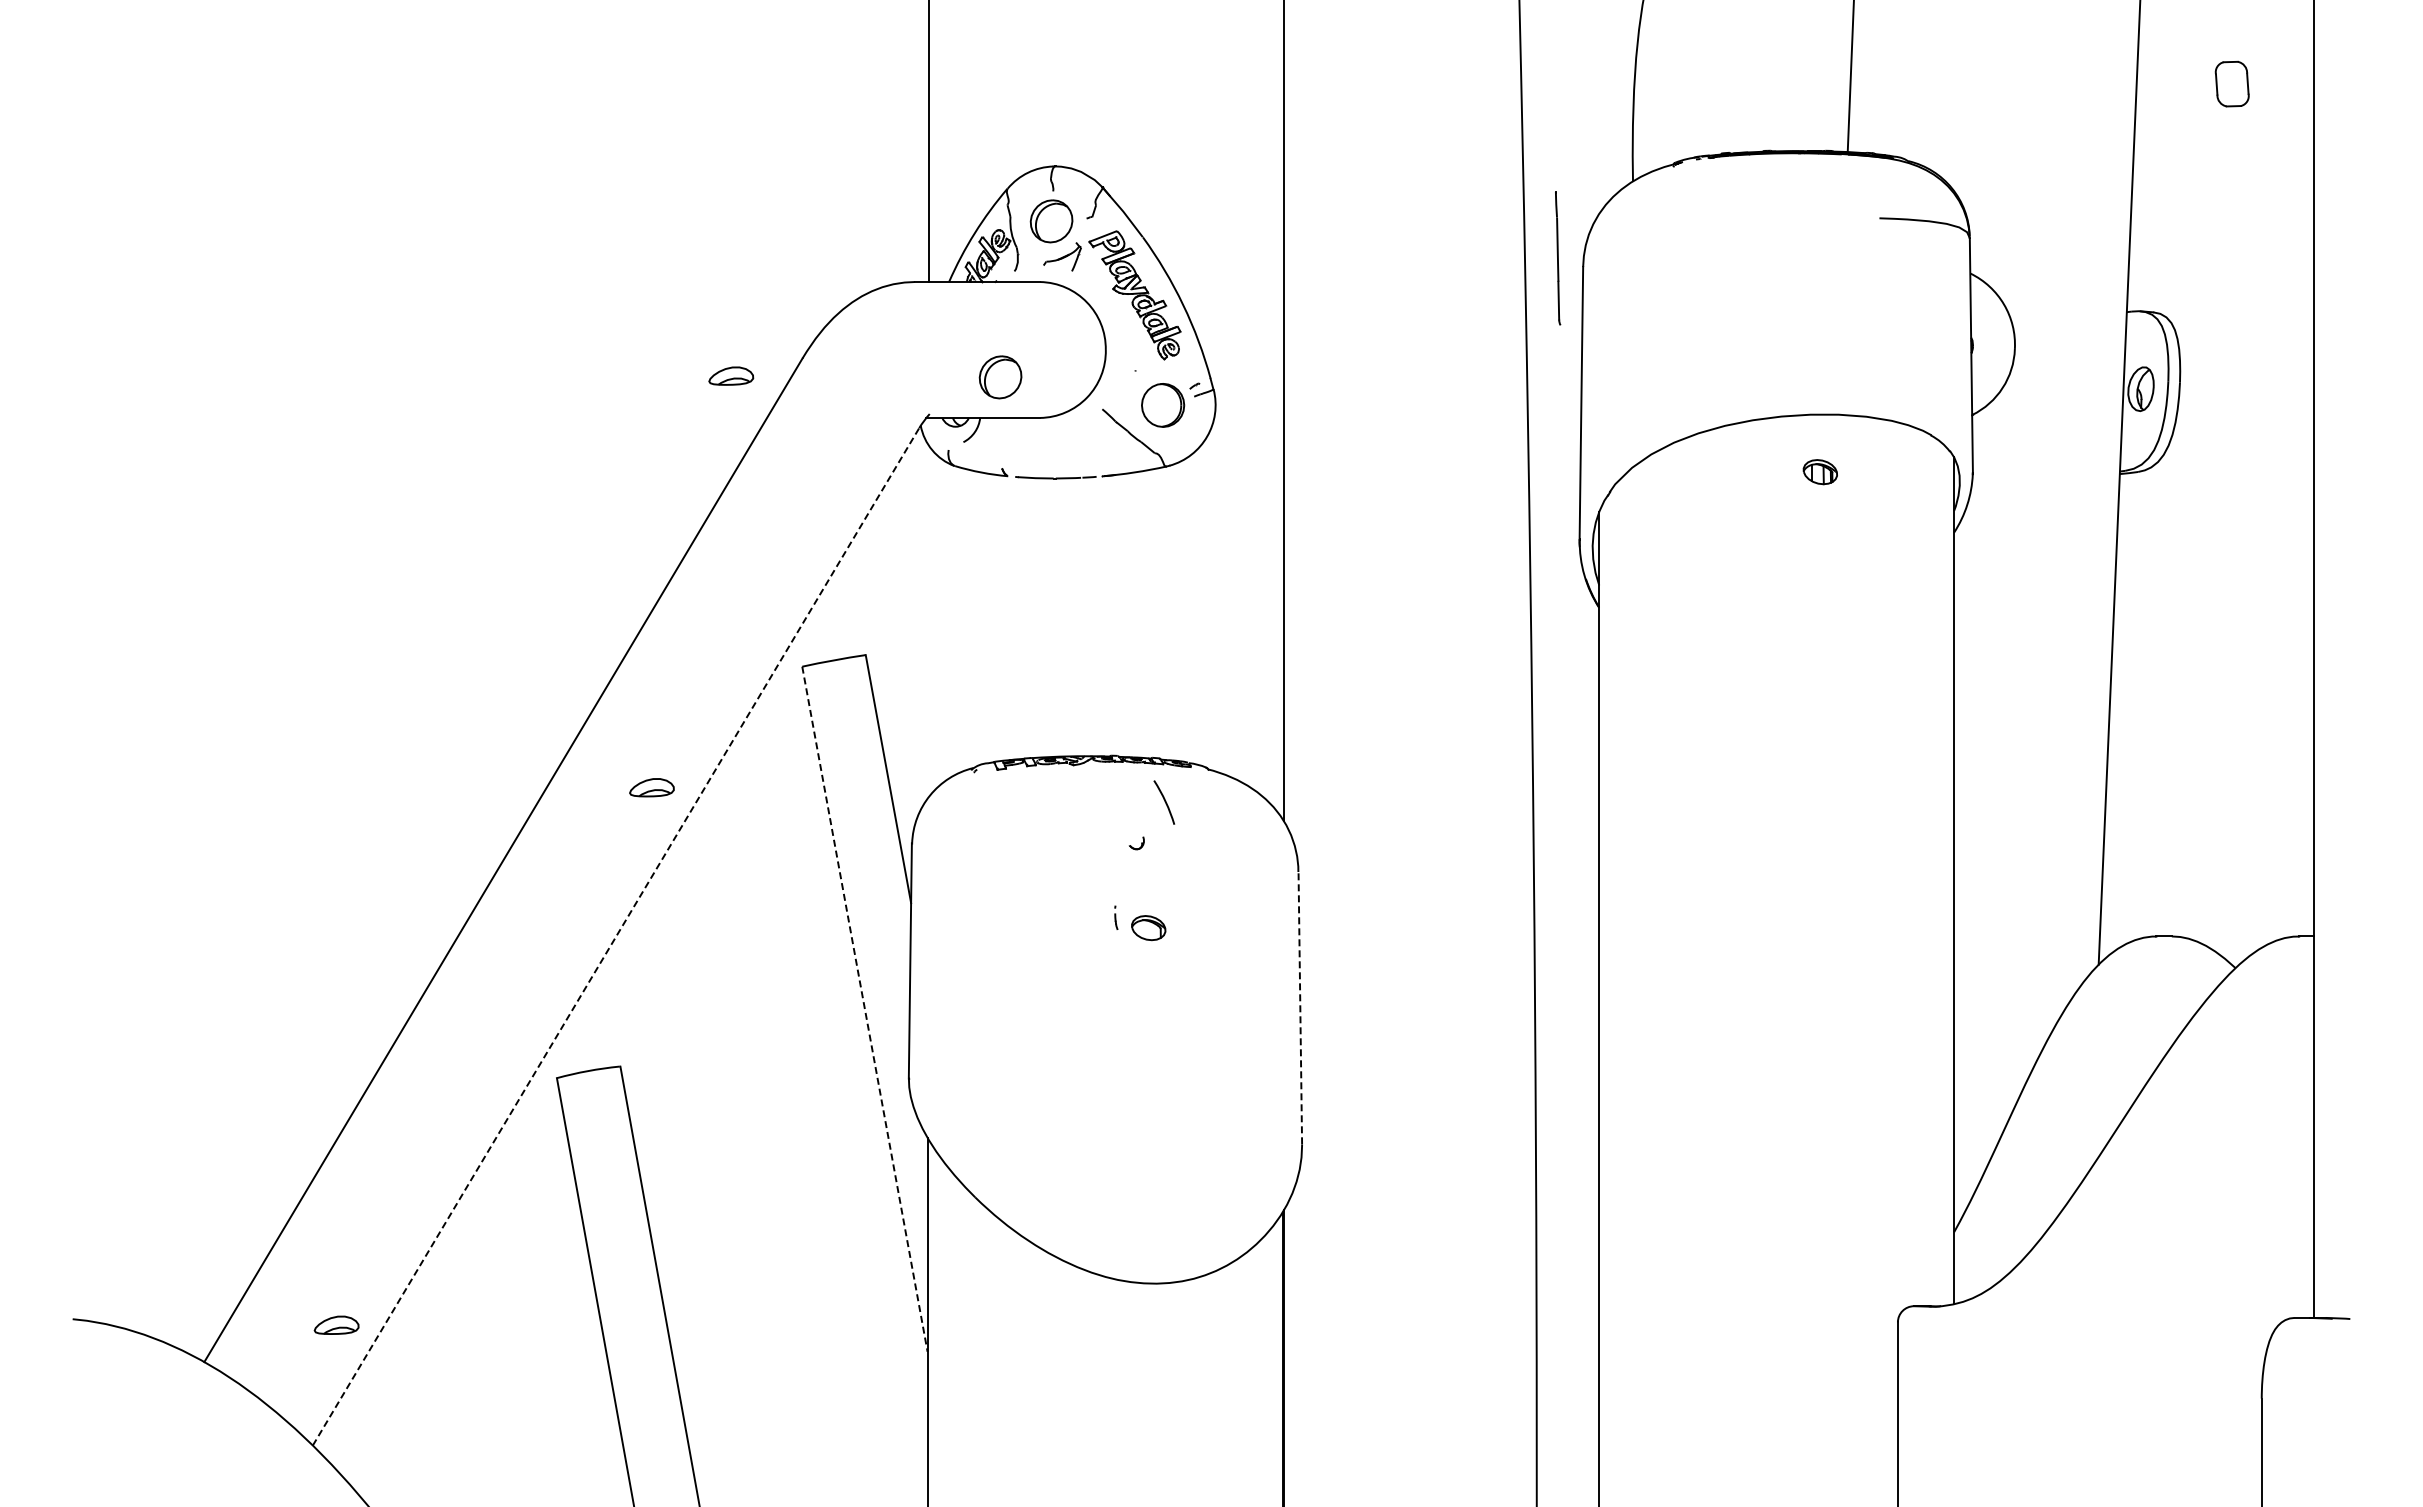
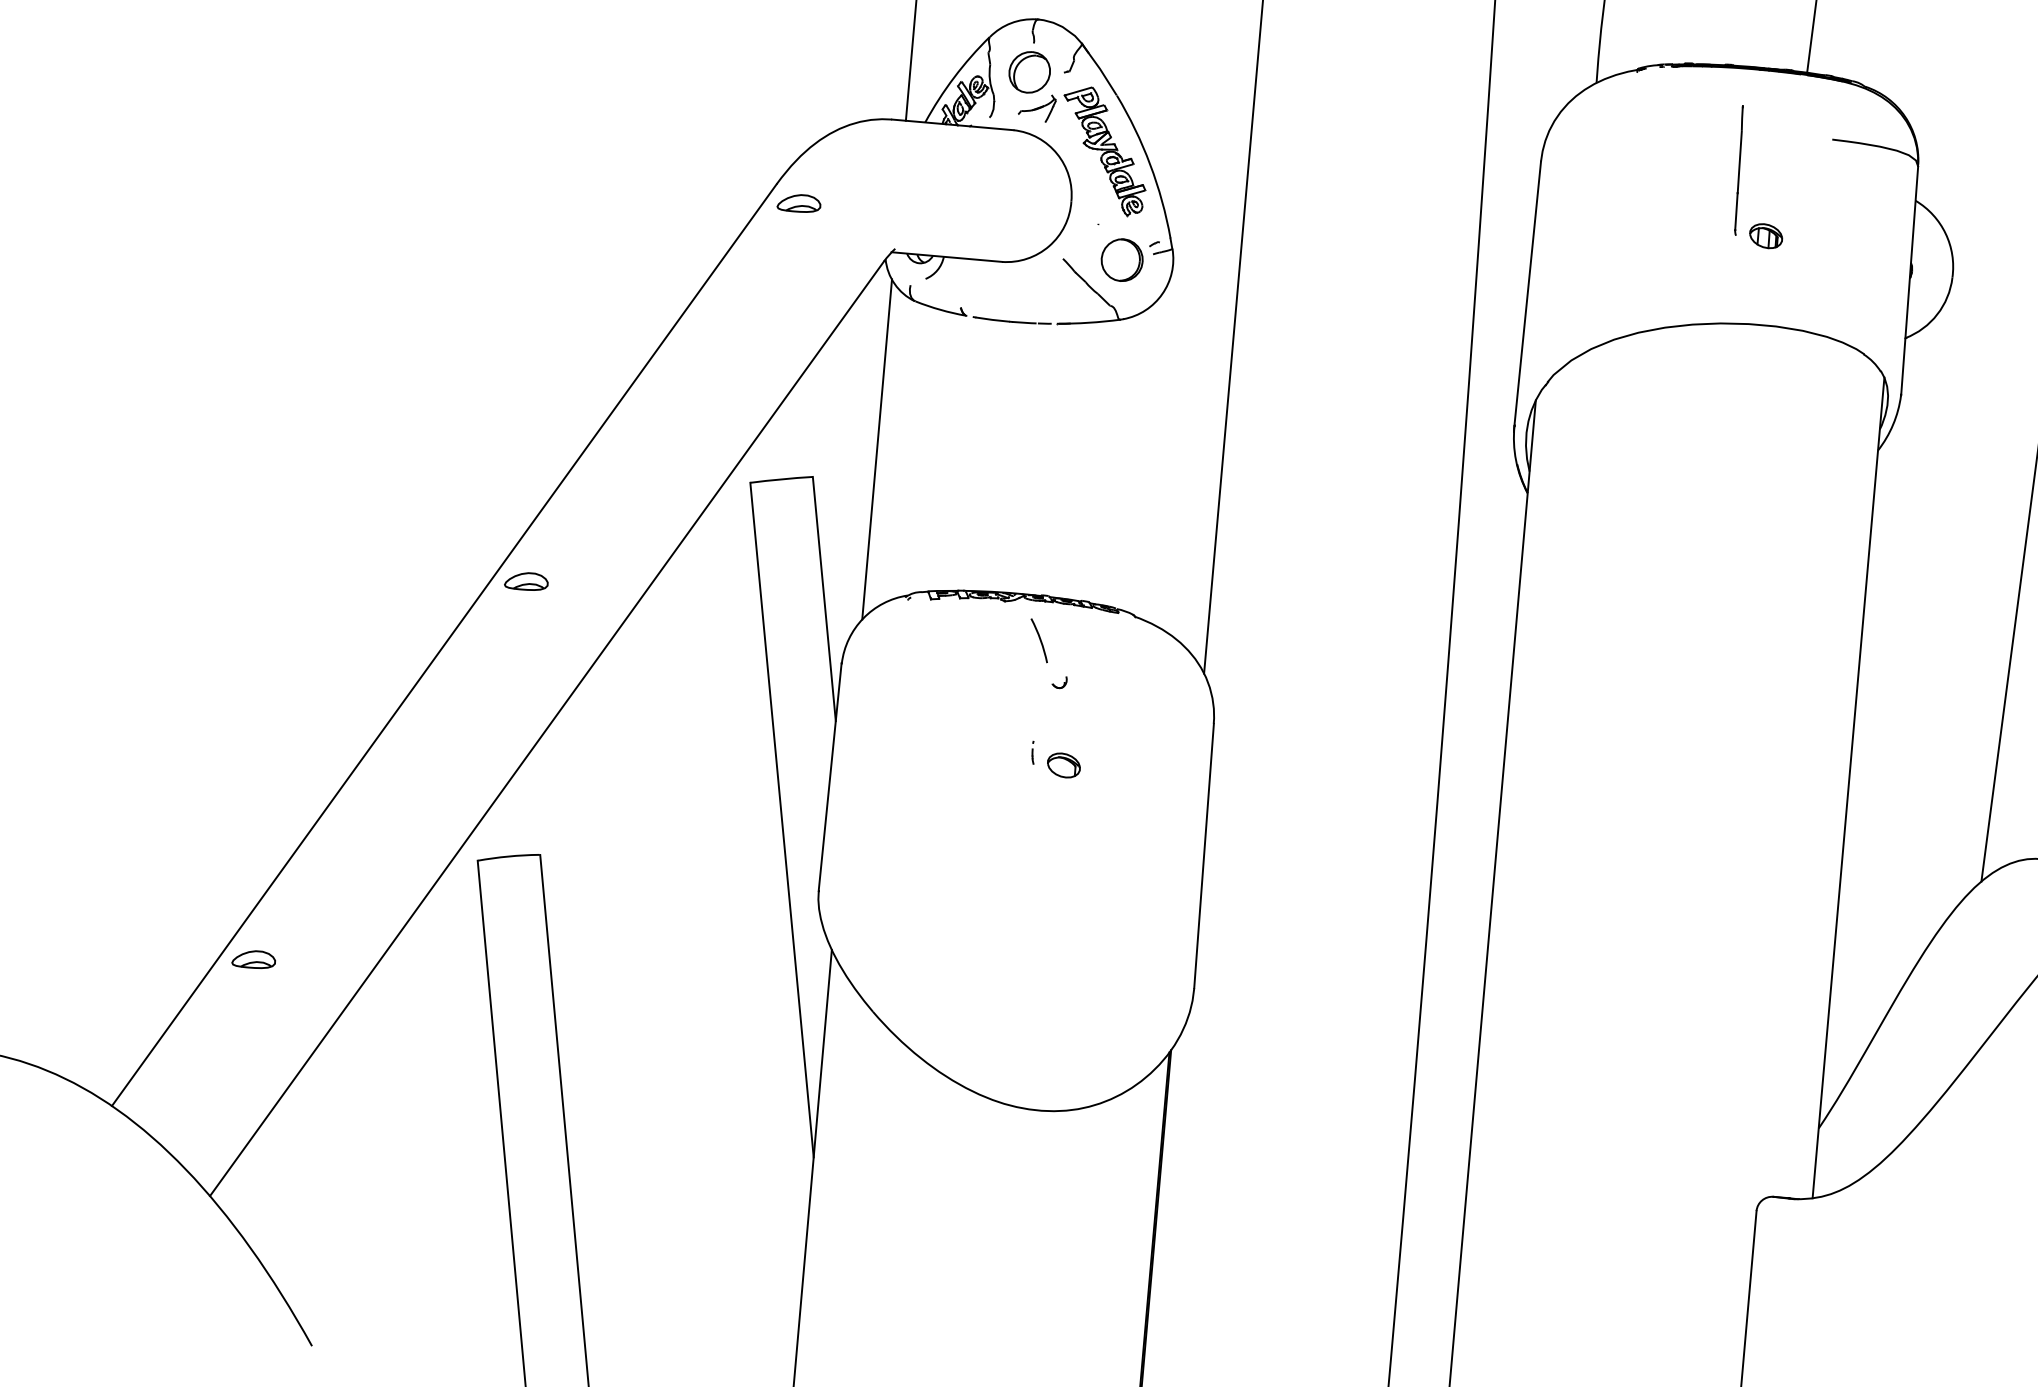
part: (1558, 258) -> (1739, 170), moved
part: (731, 375) -> (799, 202), moved
part: (1000, 377) -> (966, 219), removed
part: (1819, 472) -> (1765, 236), moved
line: (929, 620) -> (877, 448), added
part: (651, 787) -> (526, 581), moved
arc: (1164, 801) -> (1039, 639), moved
line: (616, 936) -> (547, 728), dashed -> solid
line: (1300, 1007) -> (1204, 855), dashed -> solid
line: (865, 1009) -> (782, 820), dashed -> solid
part: (336, 1324) -> (253, 958), moved

